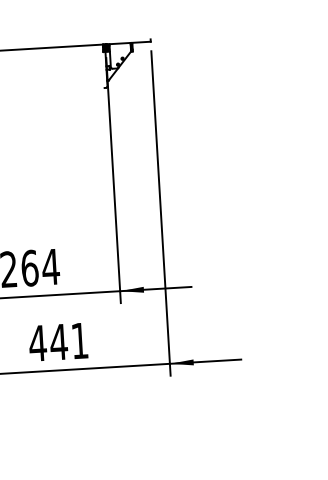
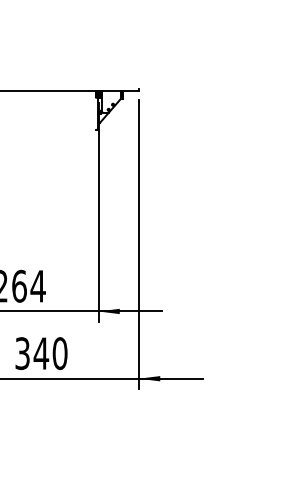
text: (57, 342) -> (40, 353), 441 -> 340

